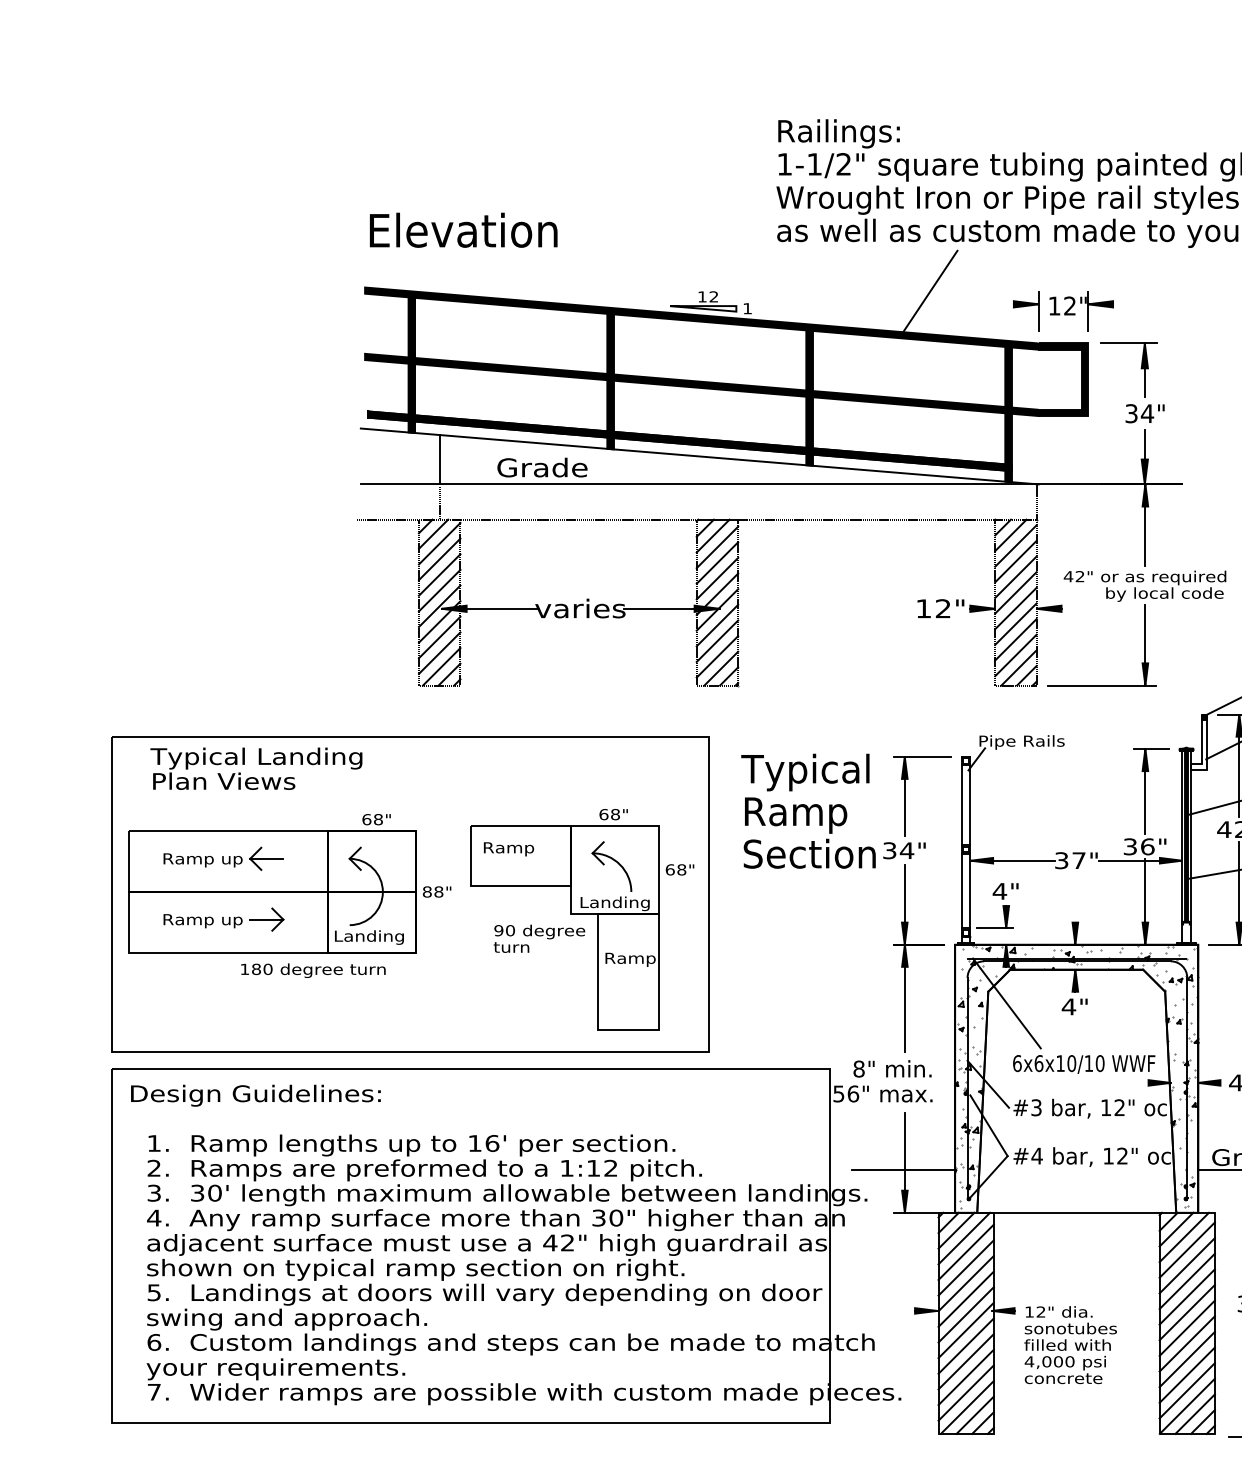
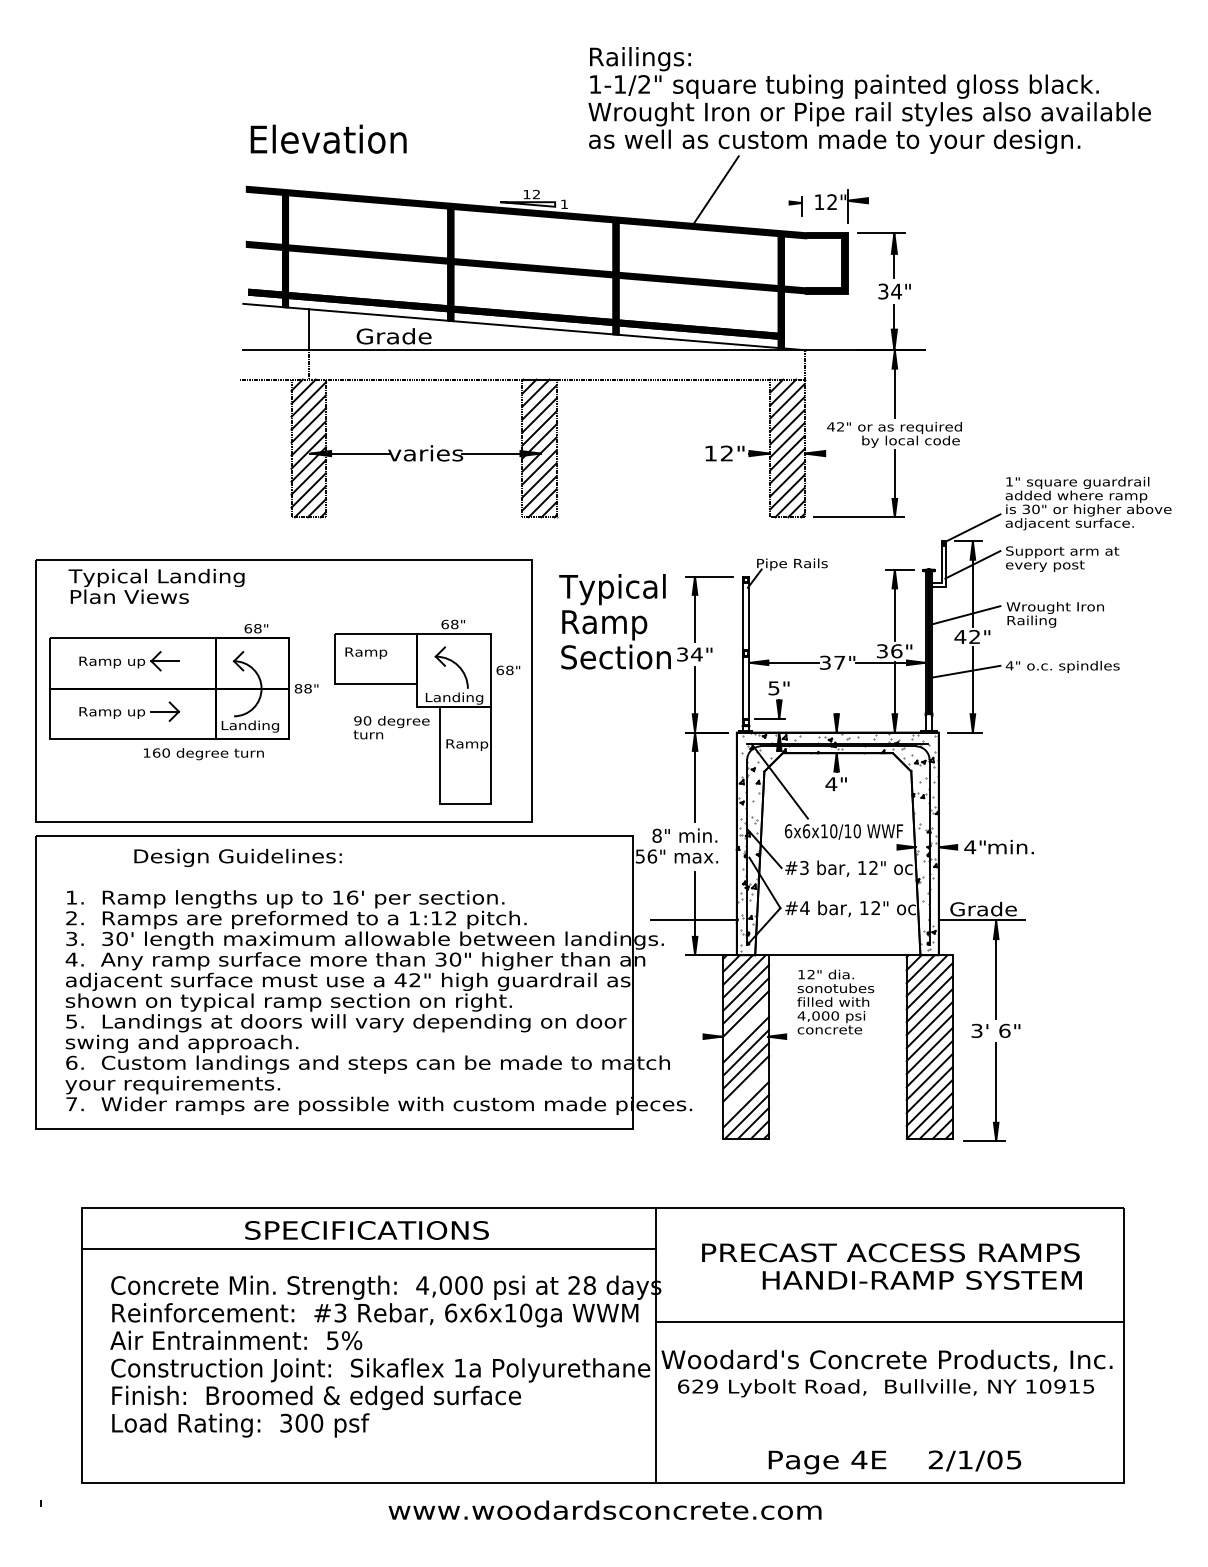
part: (1025, 311) -> (795, 206), size x0.6
text: (999, 891) -> (773, 688), 4" -> 5"
text: (256, 968) -> (156, 752), 180 -> 160
text: (255, 1095) -> (237, 857), moved
line: (965, 1298) -> (745, 1026), removed
text: (1070, 1344) -> (835, 1001), moved
line: (965, 1376) -> (745, 1091), removed

